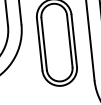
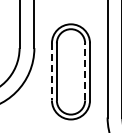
line: (70, 40) -> (85, 71), solid -> dashed
line: (39, 44) -> (51, 71), solid -> dashed

